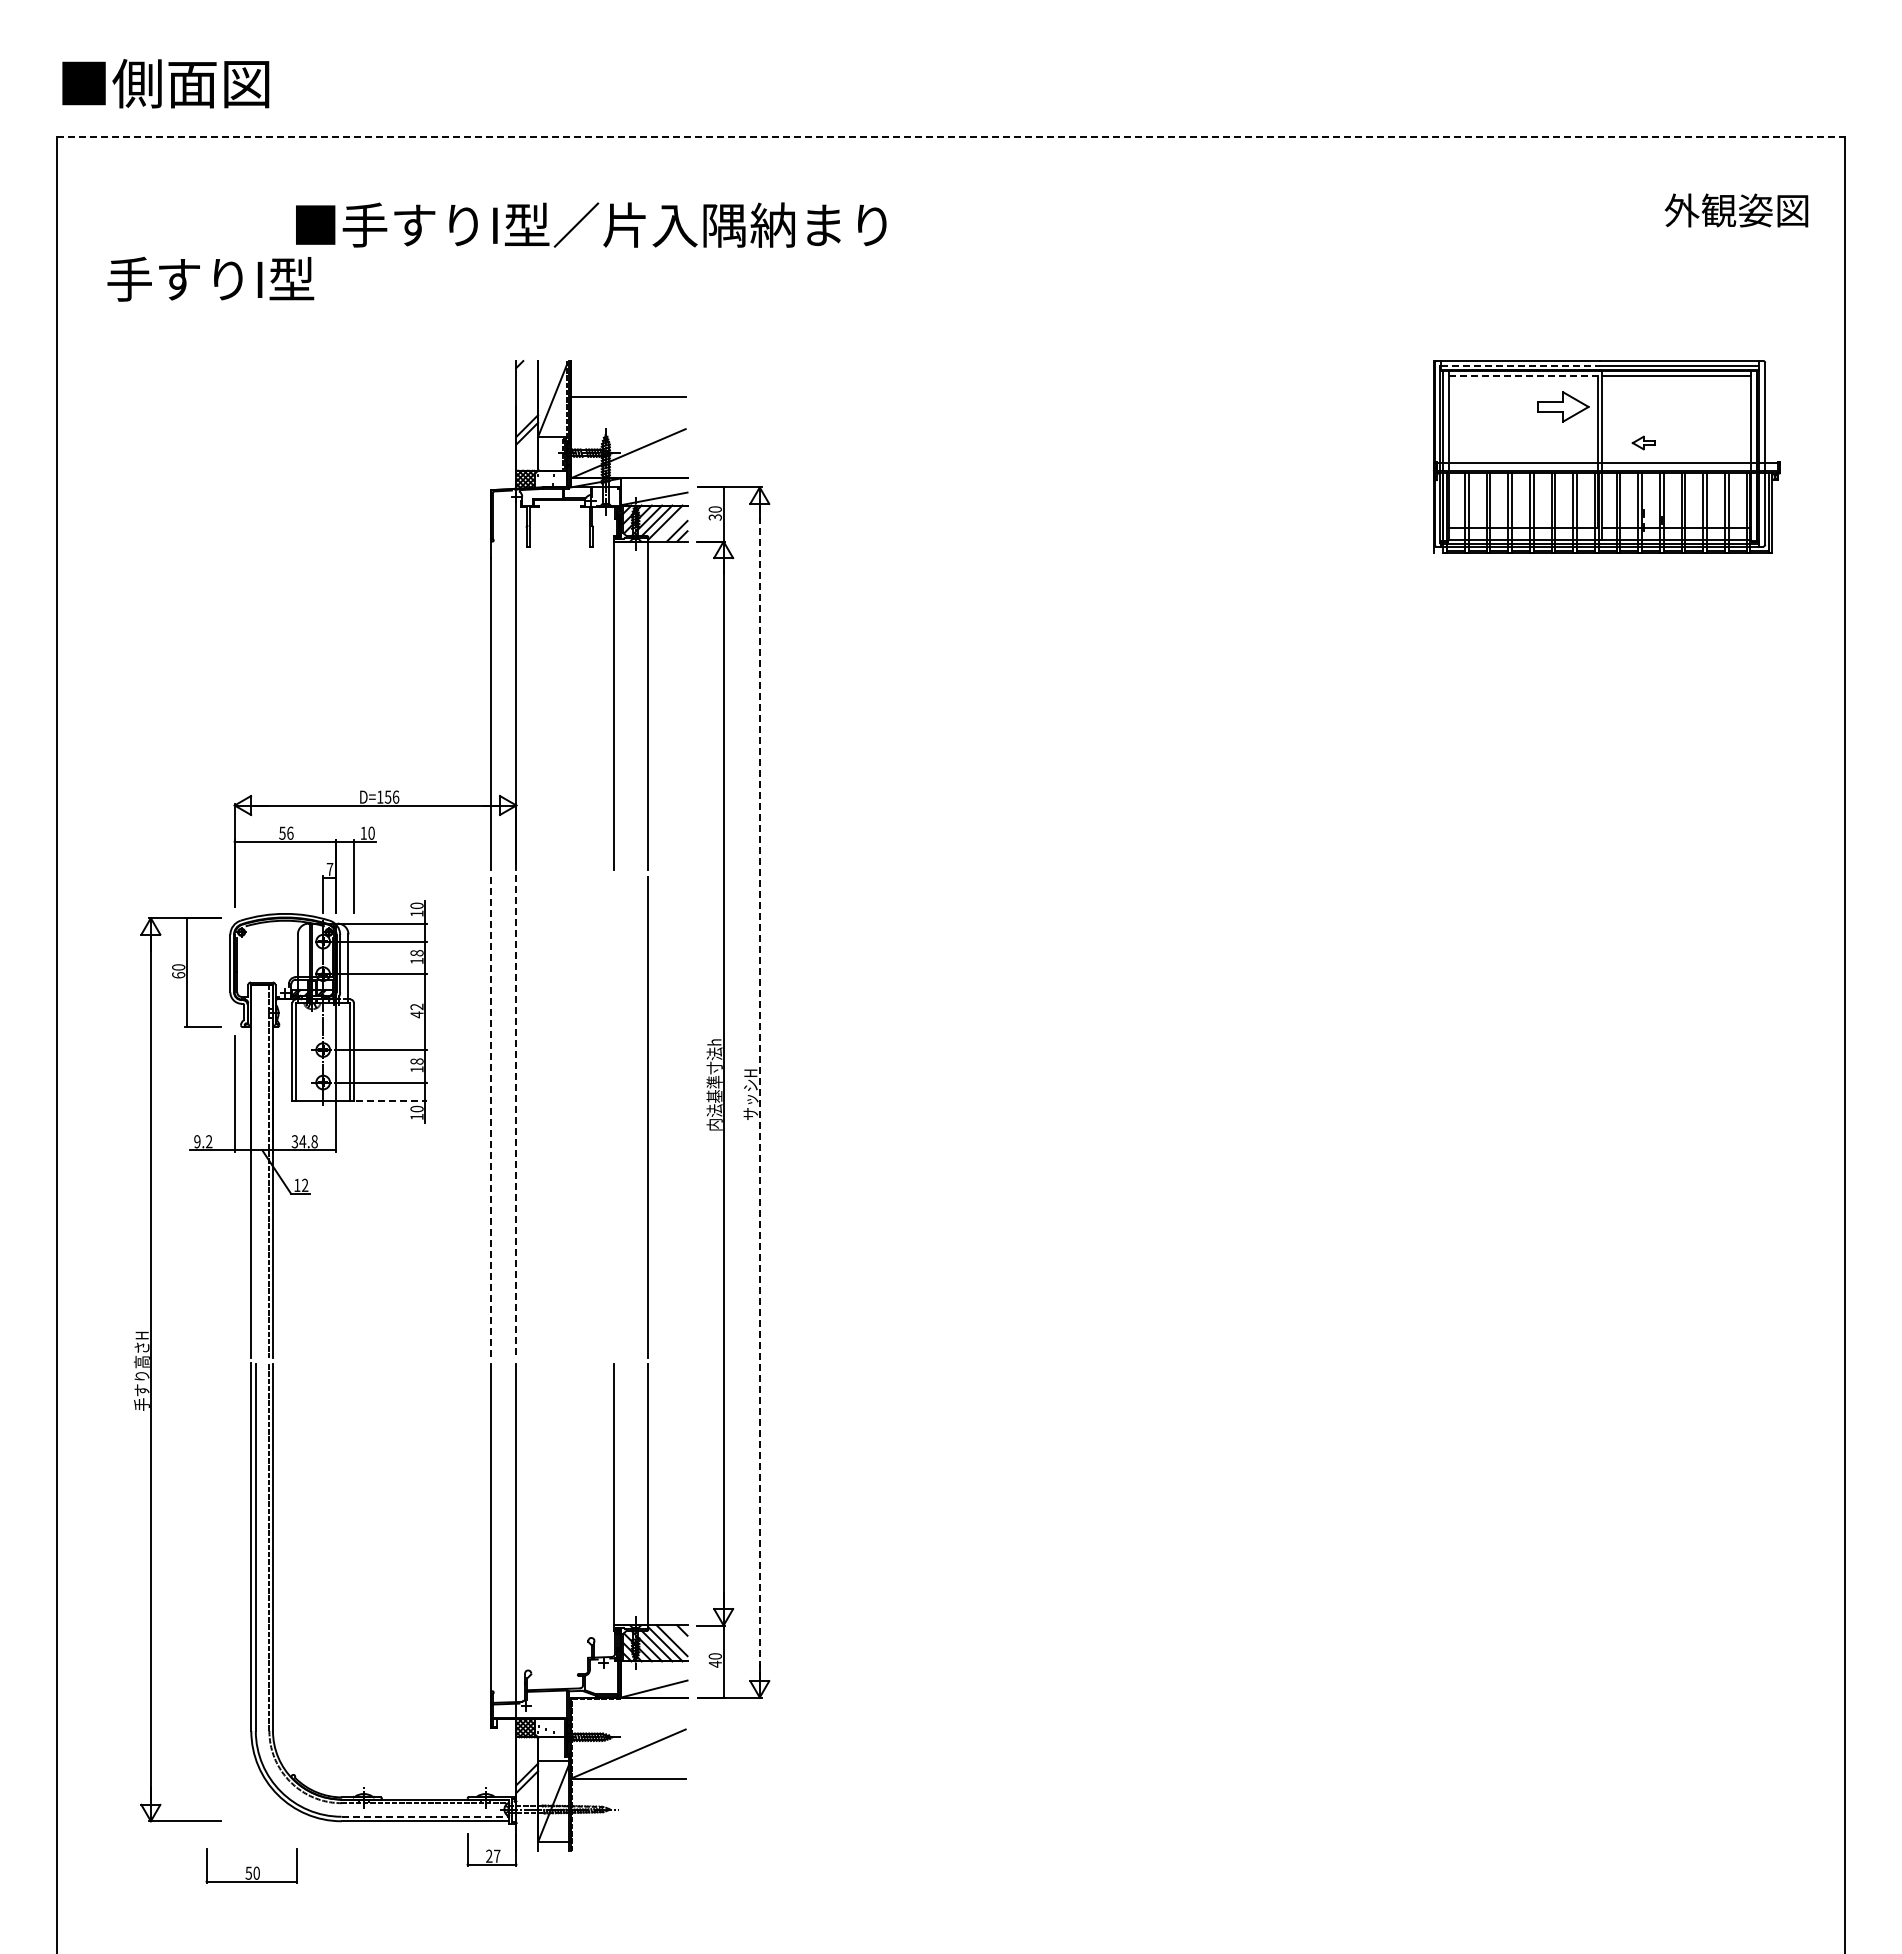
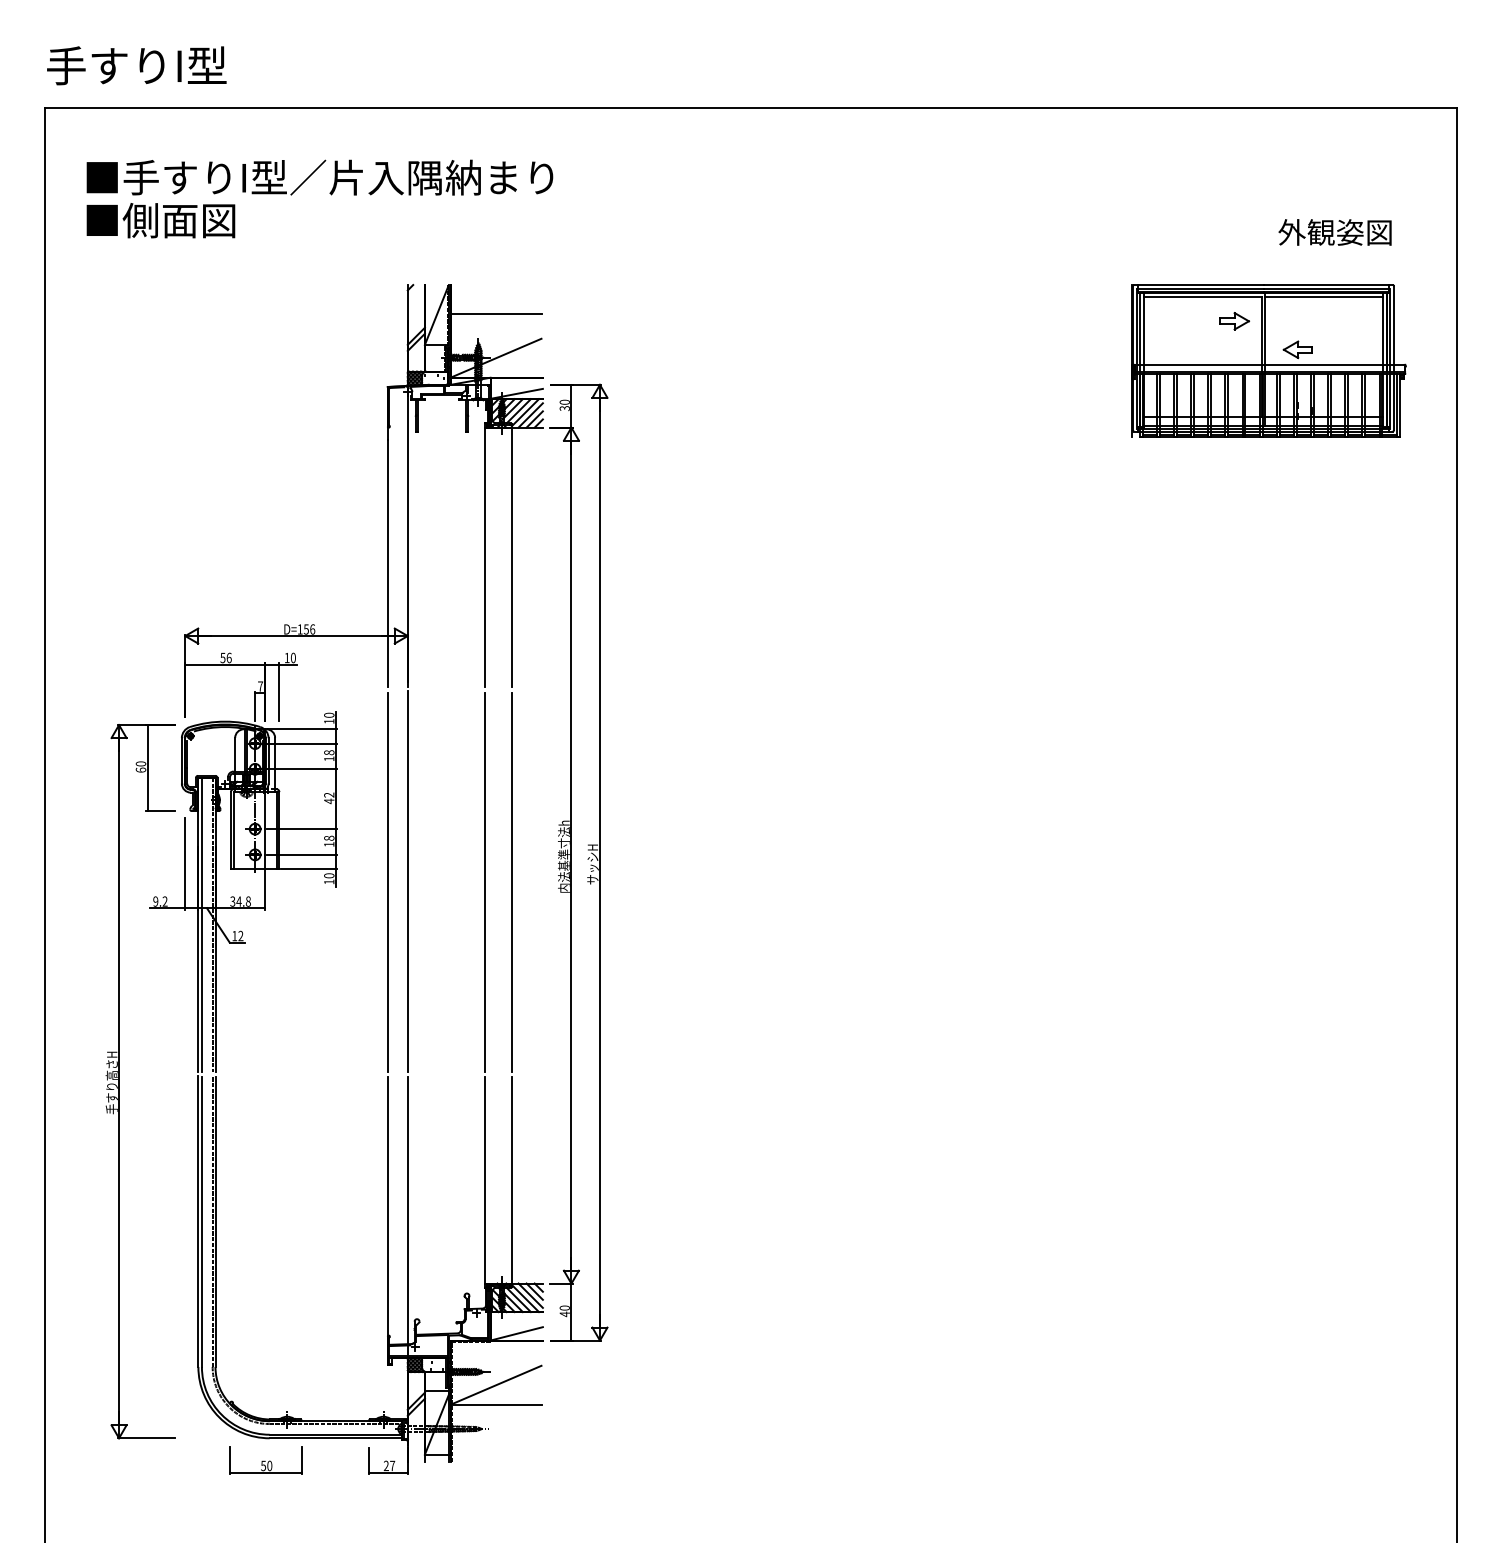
text: (172, 83) -> (136, 65), ■側面図 -> 手すりI型
line: (951, 136) -> (751, 107), dashed -> solid
text: (1736, 210) -> (1335, 232), moved
text: (591, 224) -> (320, 177), moved
text: (210, 278) -> (166, 219), 手すりI型 -> ■側面図
line: (1520, 365) -> (1200, 288), dashed -> solid
line: (1523, 375) -> (1203, 296), dashed -> solid
part: (1563, 406) -> (1234, 320), size x0.71
part: (1643, 442) -> (1297, 349), size x1.67
line: (671, 525) -> (530, 414), added
line: (759, 1093) -> (599, 863), dashed -> solid
line: (391, 1100) -> (309, 869), dashed -> solid
line: (516, 1116) -> (407, 881), dashed -> solid
line: (614, 1116) -> (485, 881), added
line: (491, 1117) -> (388, 882), dashed -> solid
line: (255, 1171) -> (201, 925), added
line: (676, 1635) -> (534, 1291), added
line: (425, 1816) -> (335, 1434), dashed -> solid
part: (251, 1865) -> (265, 1459), moved

